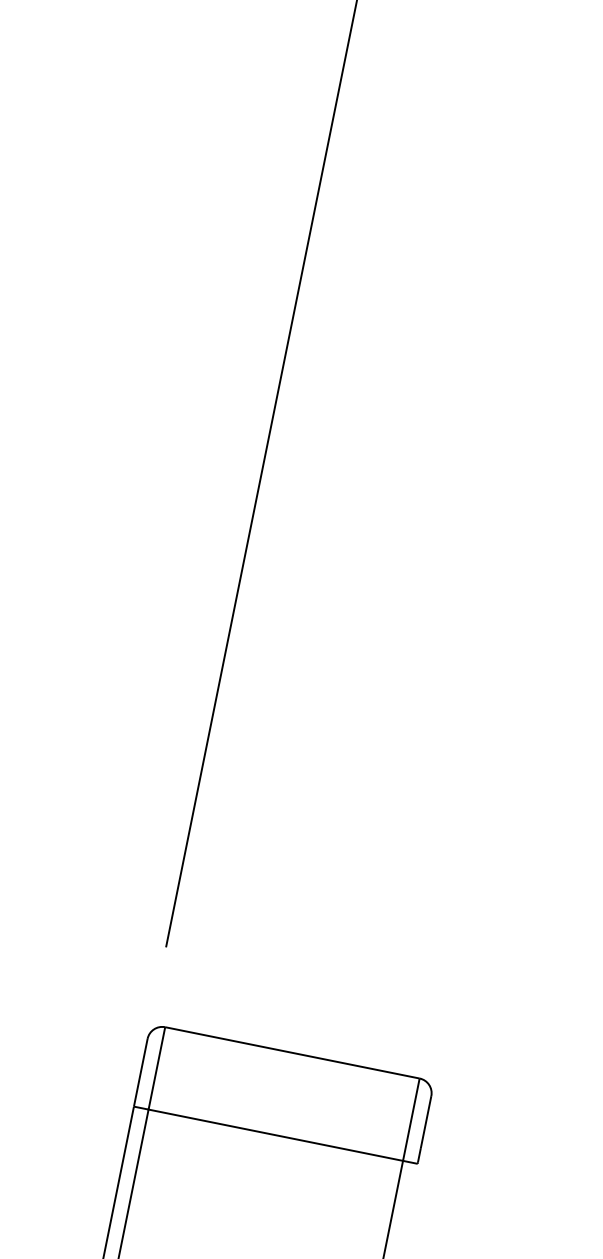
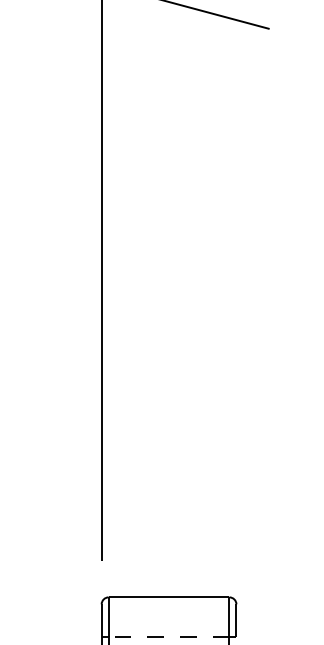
line: (274, 1134) -> (168, 636), solid -> dashed

